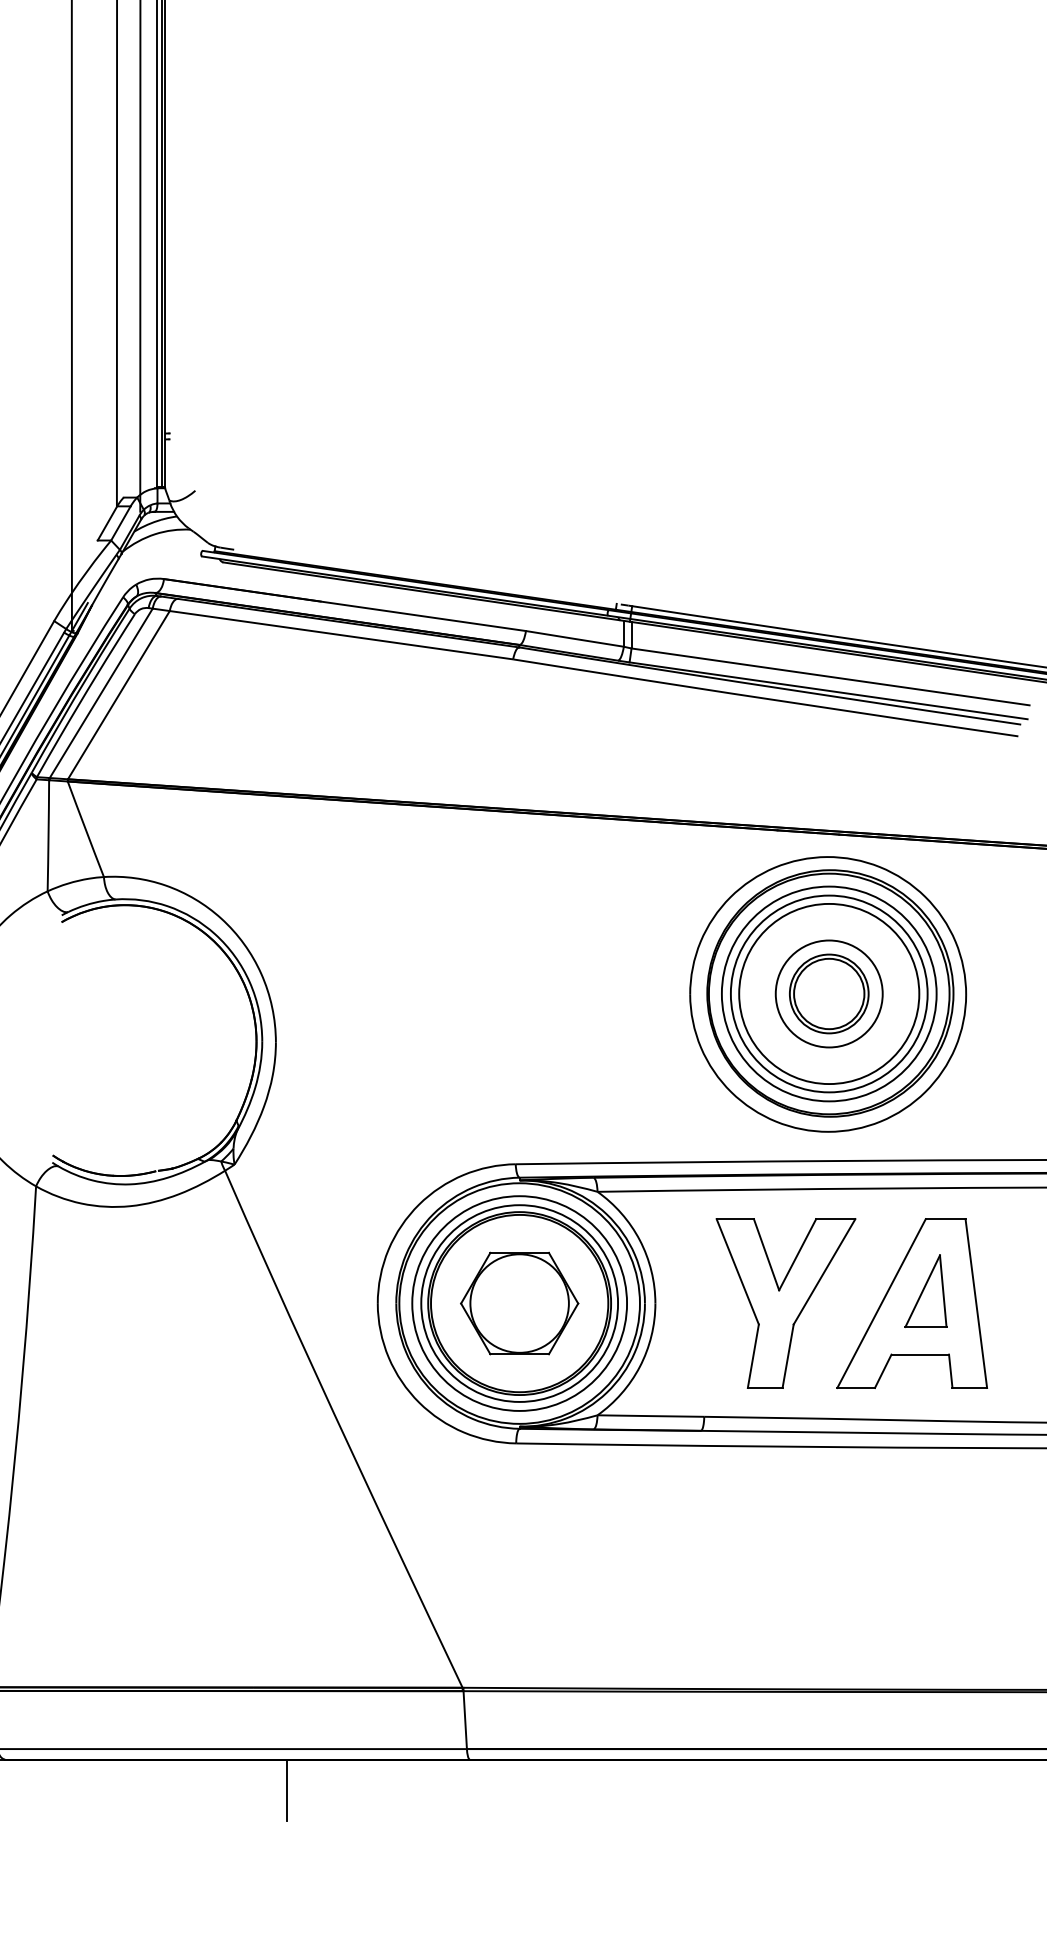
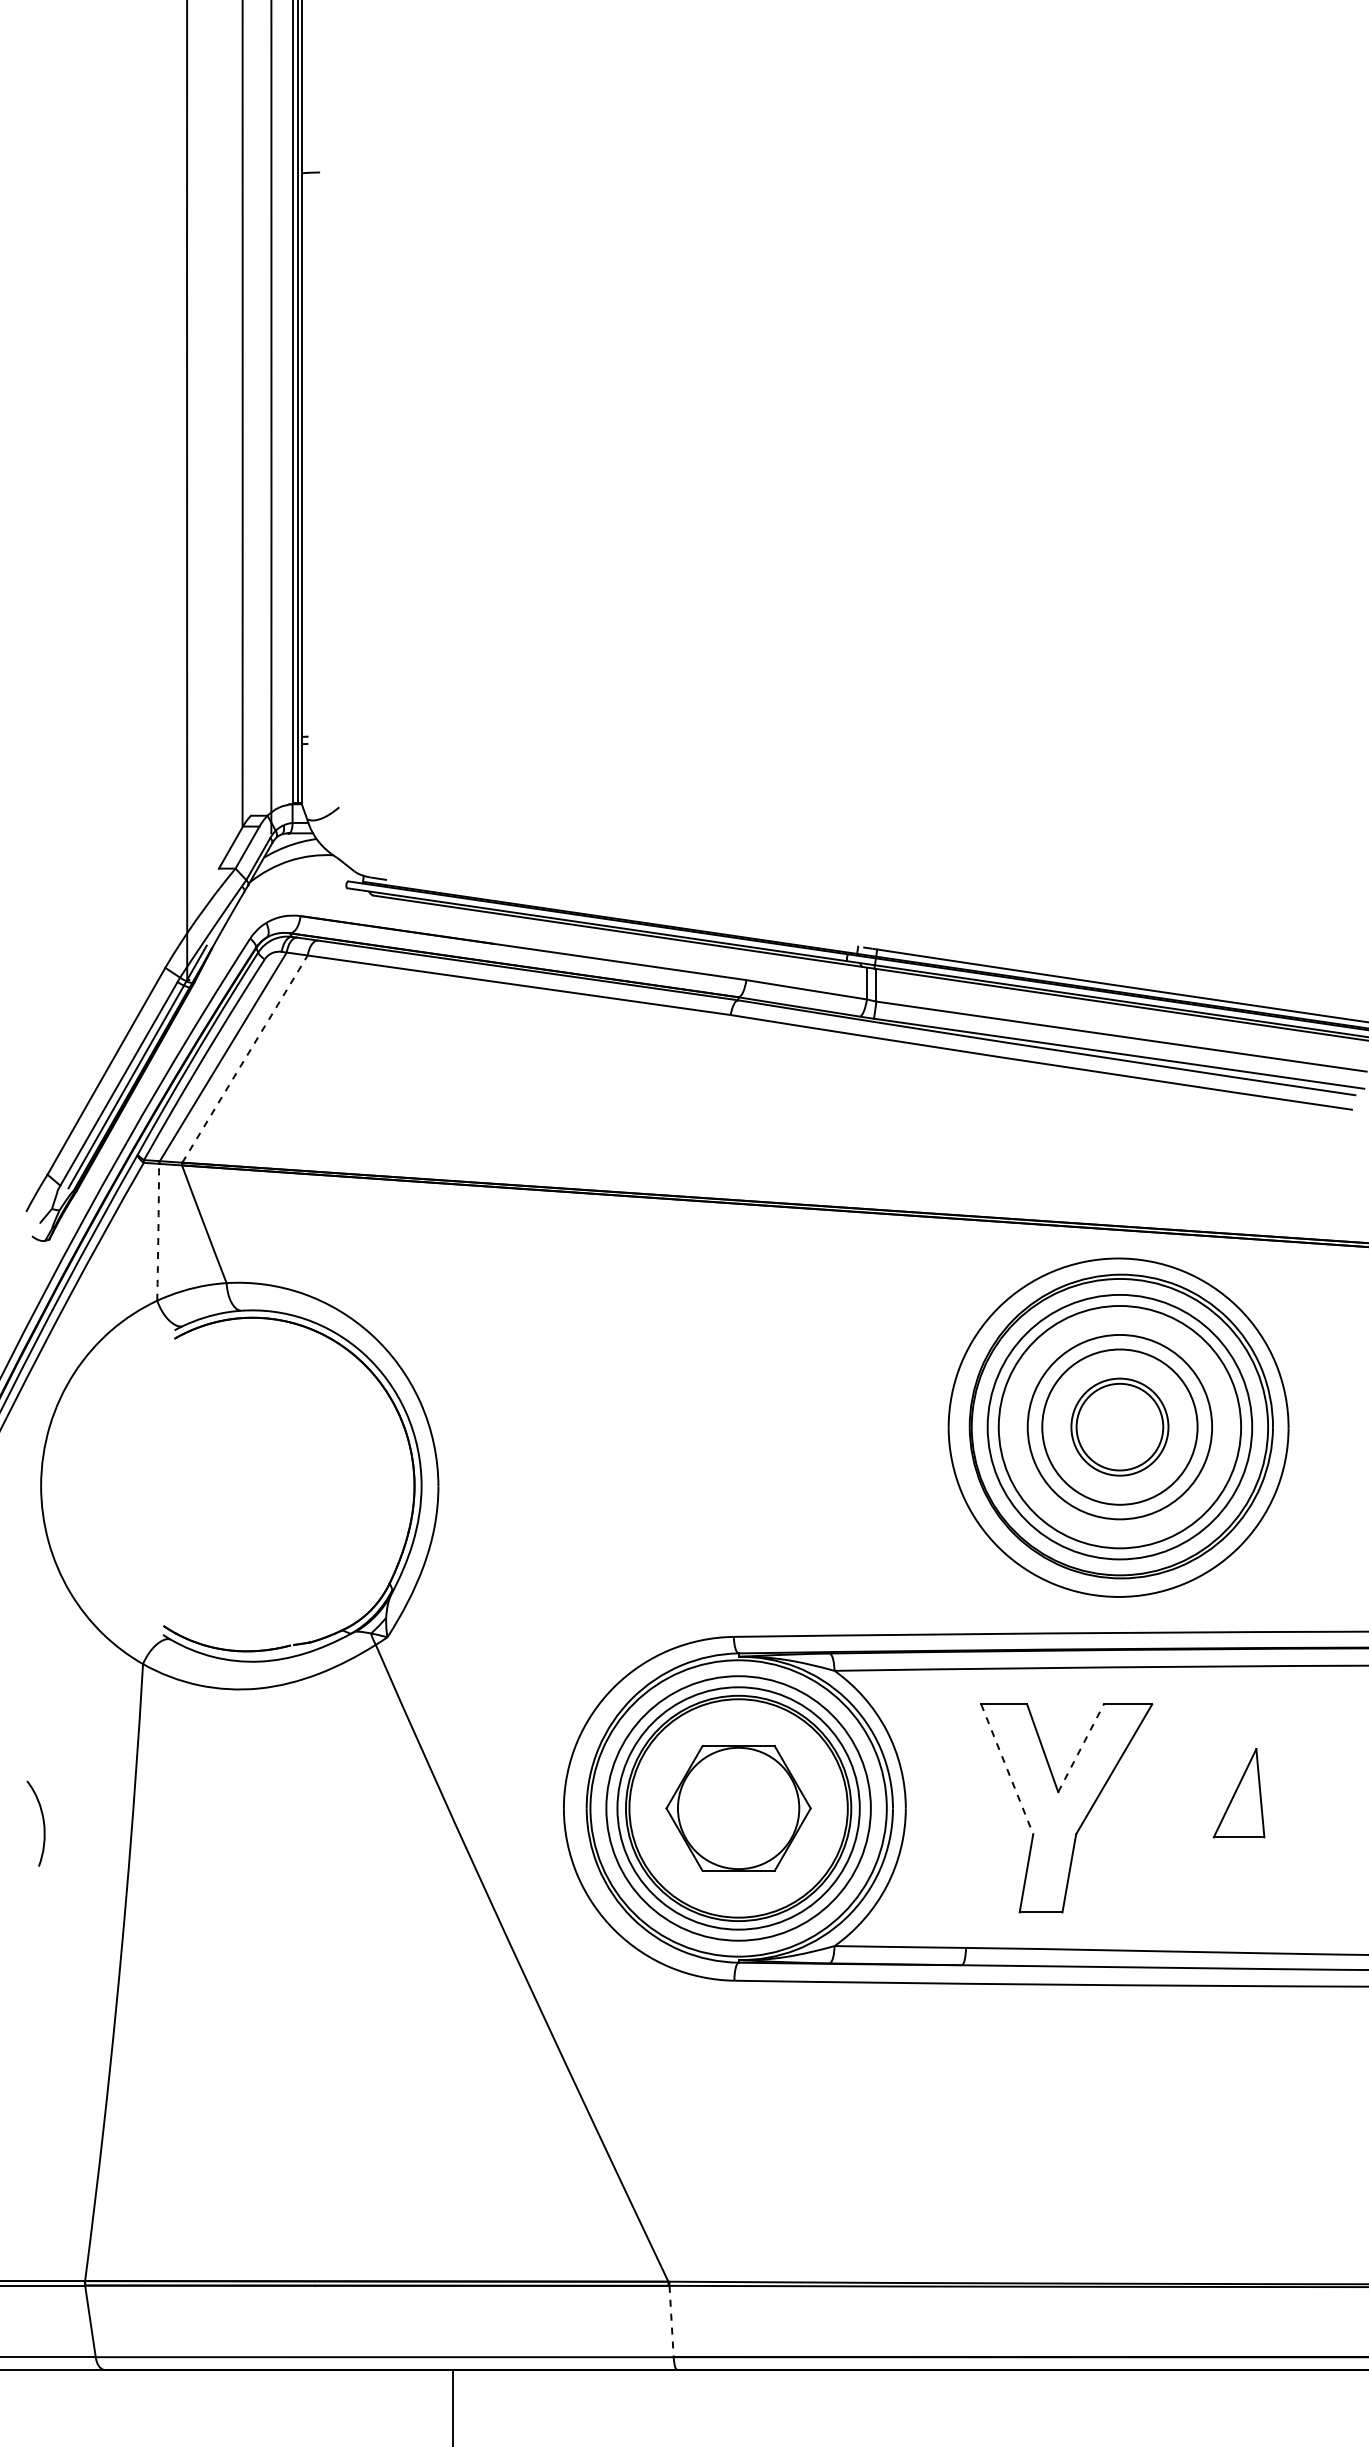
line: (119, 694) -> (245, 1058), solid -> dashed
arc: (48, 835) -> (158, 1232), solid -> dashed
circle: (828, 994) -> (1119, 1427), size x0.7
circle: (828, 994) -> (1119, 1427), size x1.4
line: (798, 1254) -> (1081, 1747), solid -> dashed
line: (737, 1271) -> (1007, 1769), solid -> dashed
part: (911, 1303) -> (1221, 1808), removed
line: (465, 1720) -> (671, 2321), solid -> dashed

